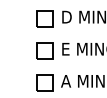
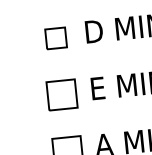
part: (44, 18) -> (54, 37), size x0.7

